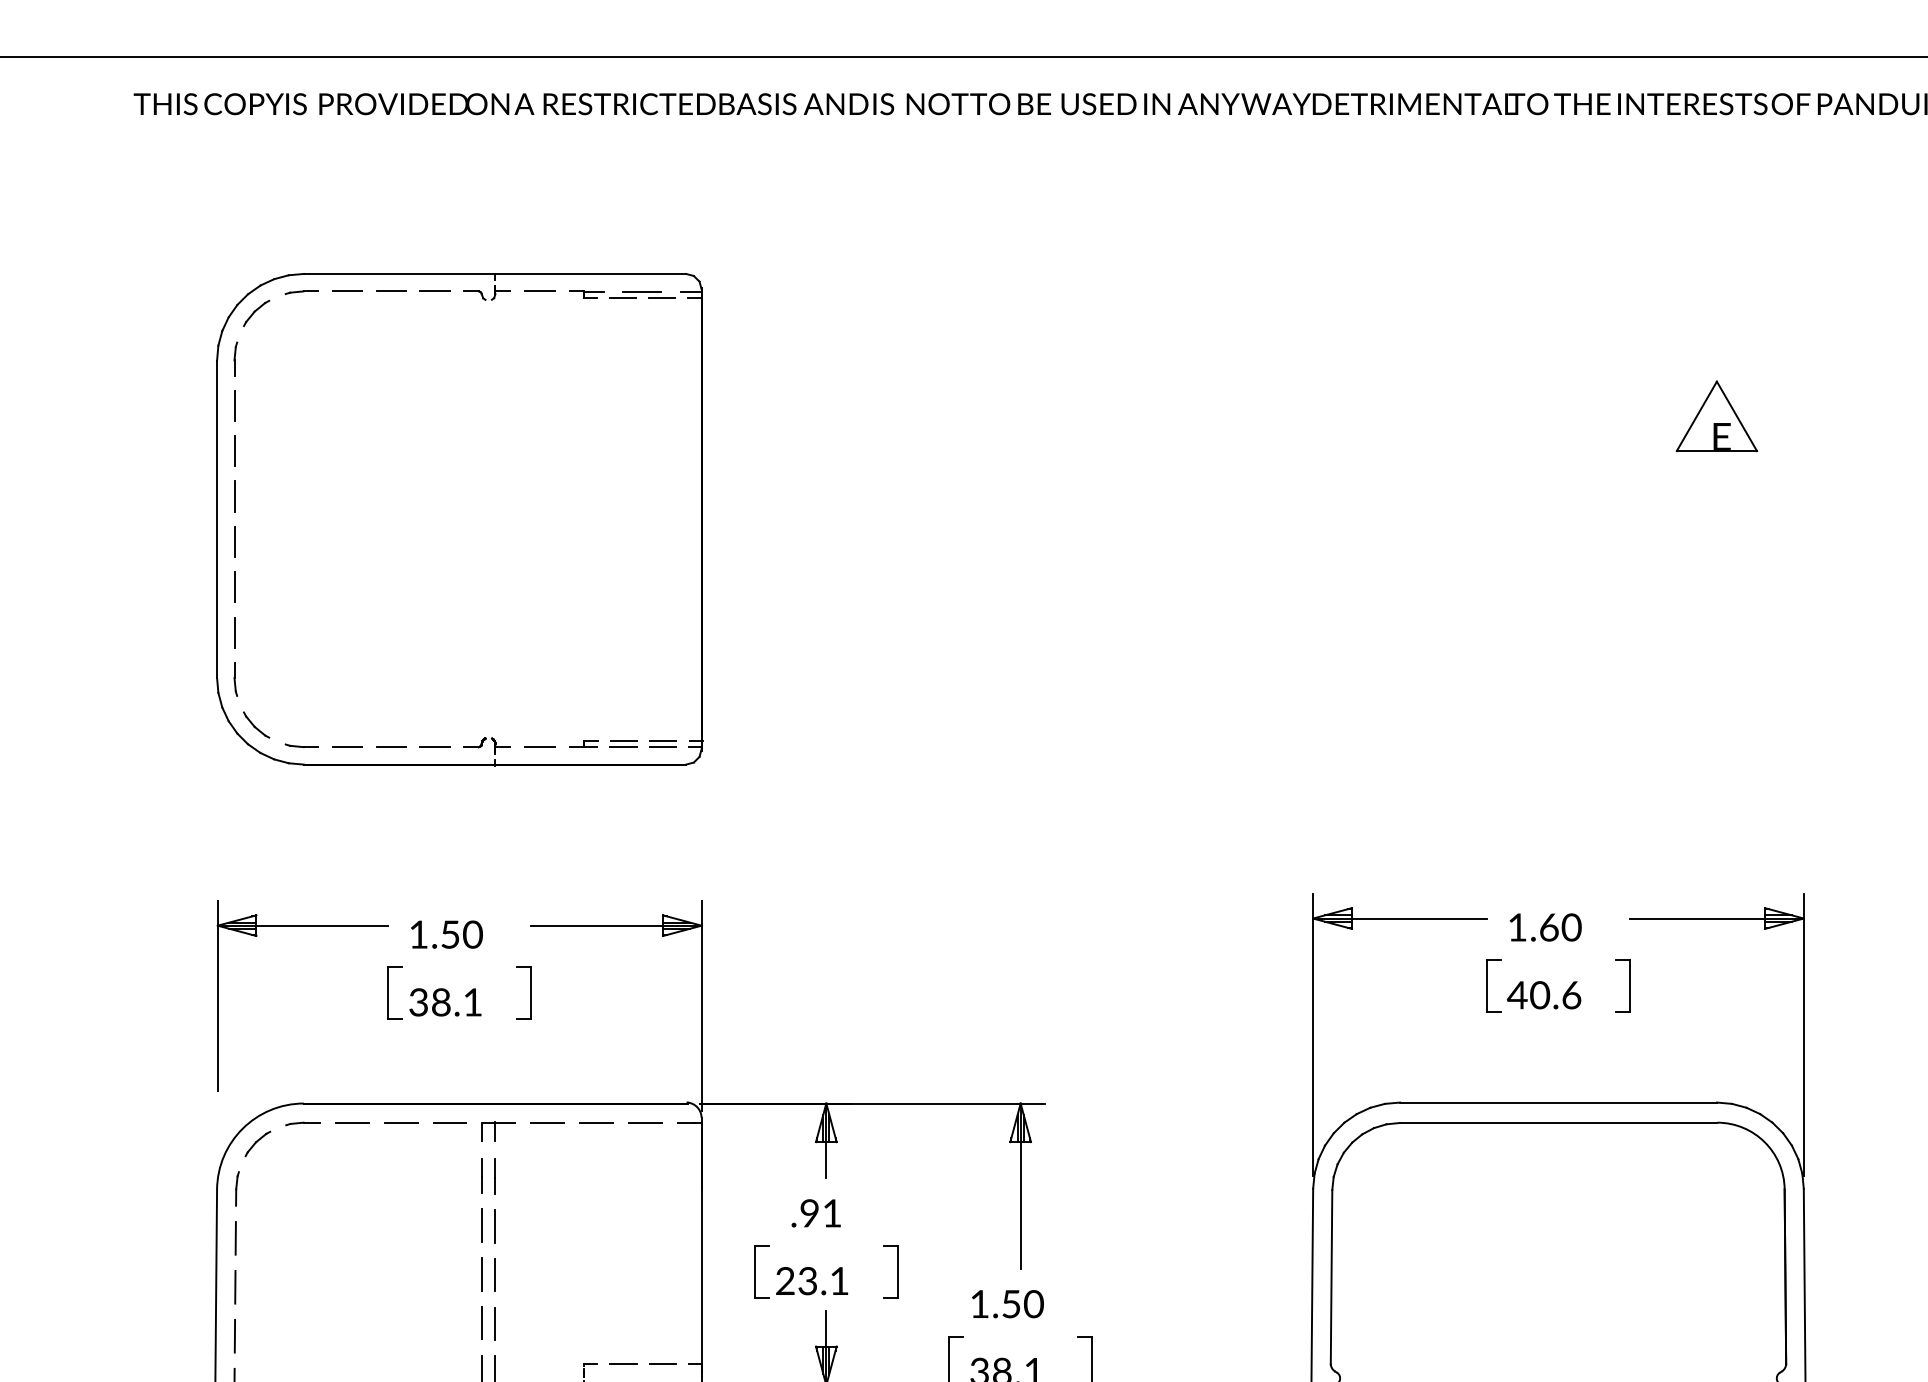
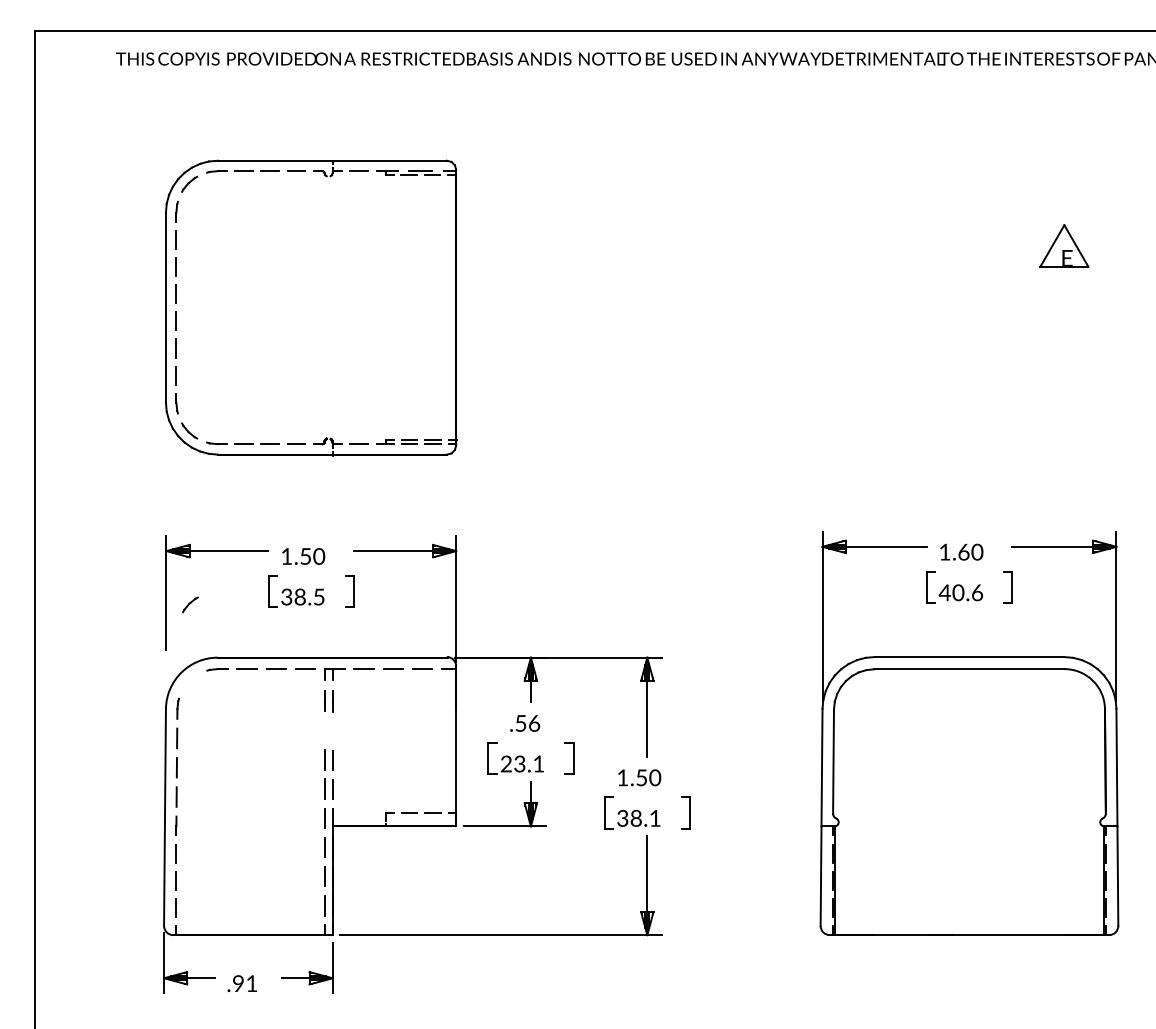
text: (473, 1001) -> (319, 596), 38.1 -> 38.5
part: (258, 1143) -> (190, 604), moved
text: (820, 1213) -> (527, 723), .91 -> .56
part: (488, 1225) -> (328, 730), removed

